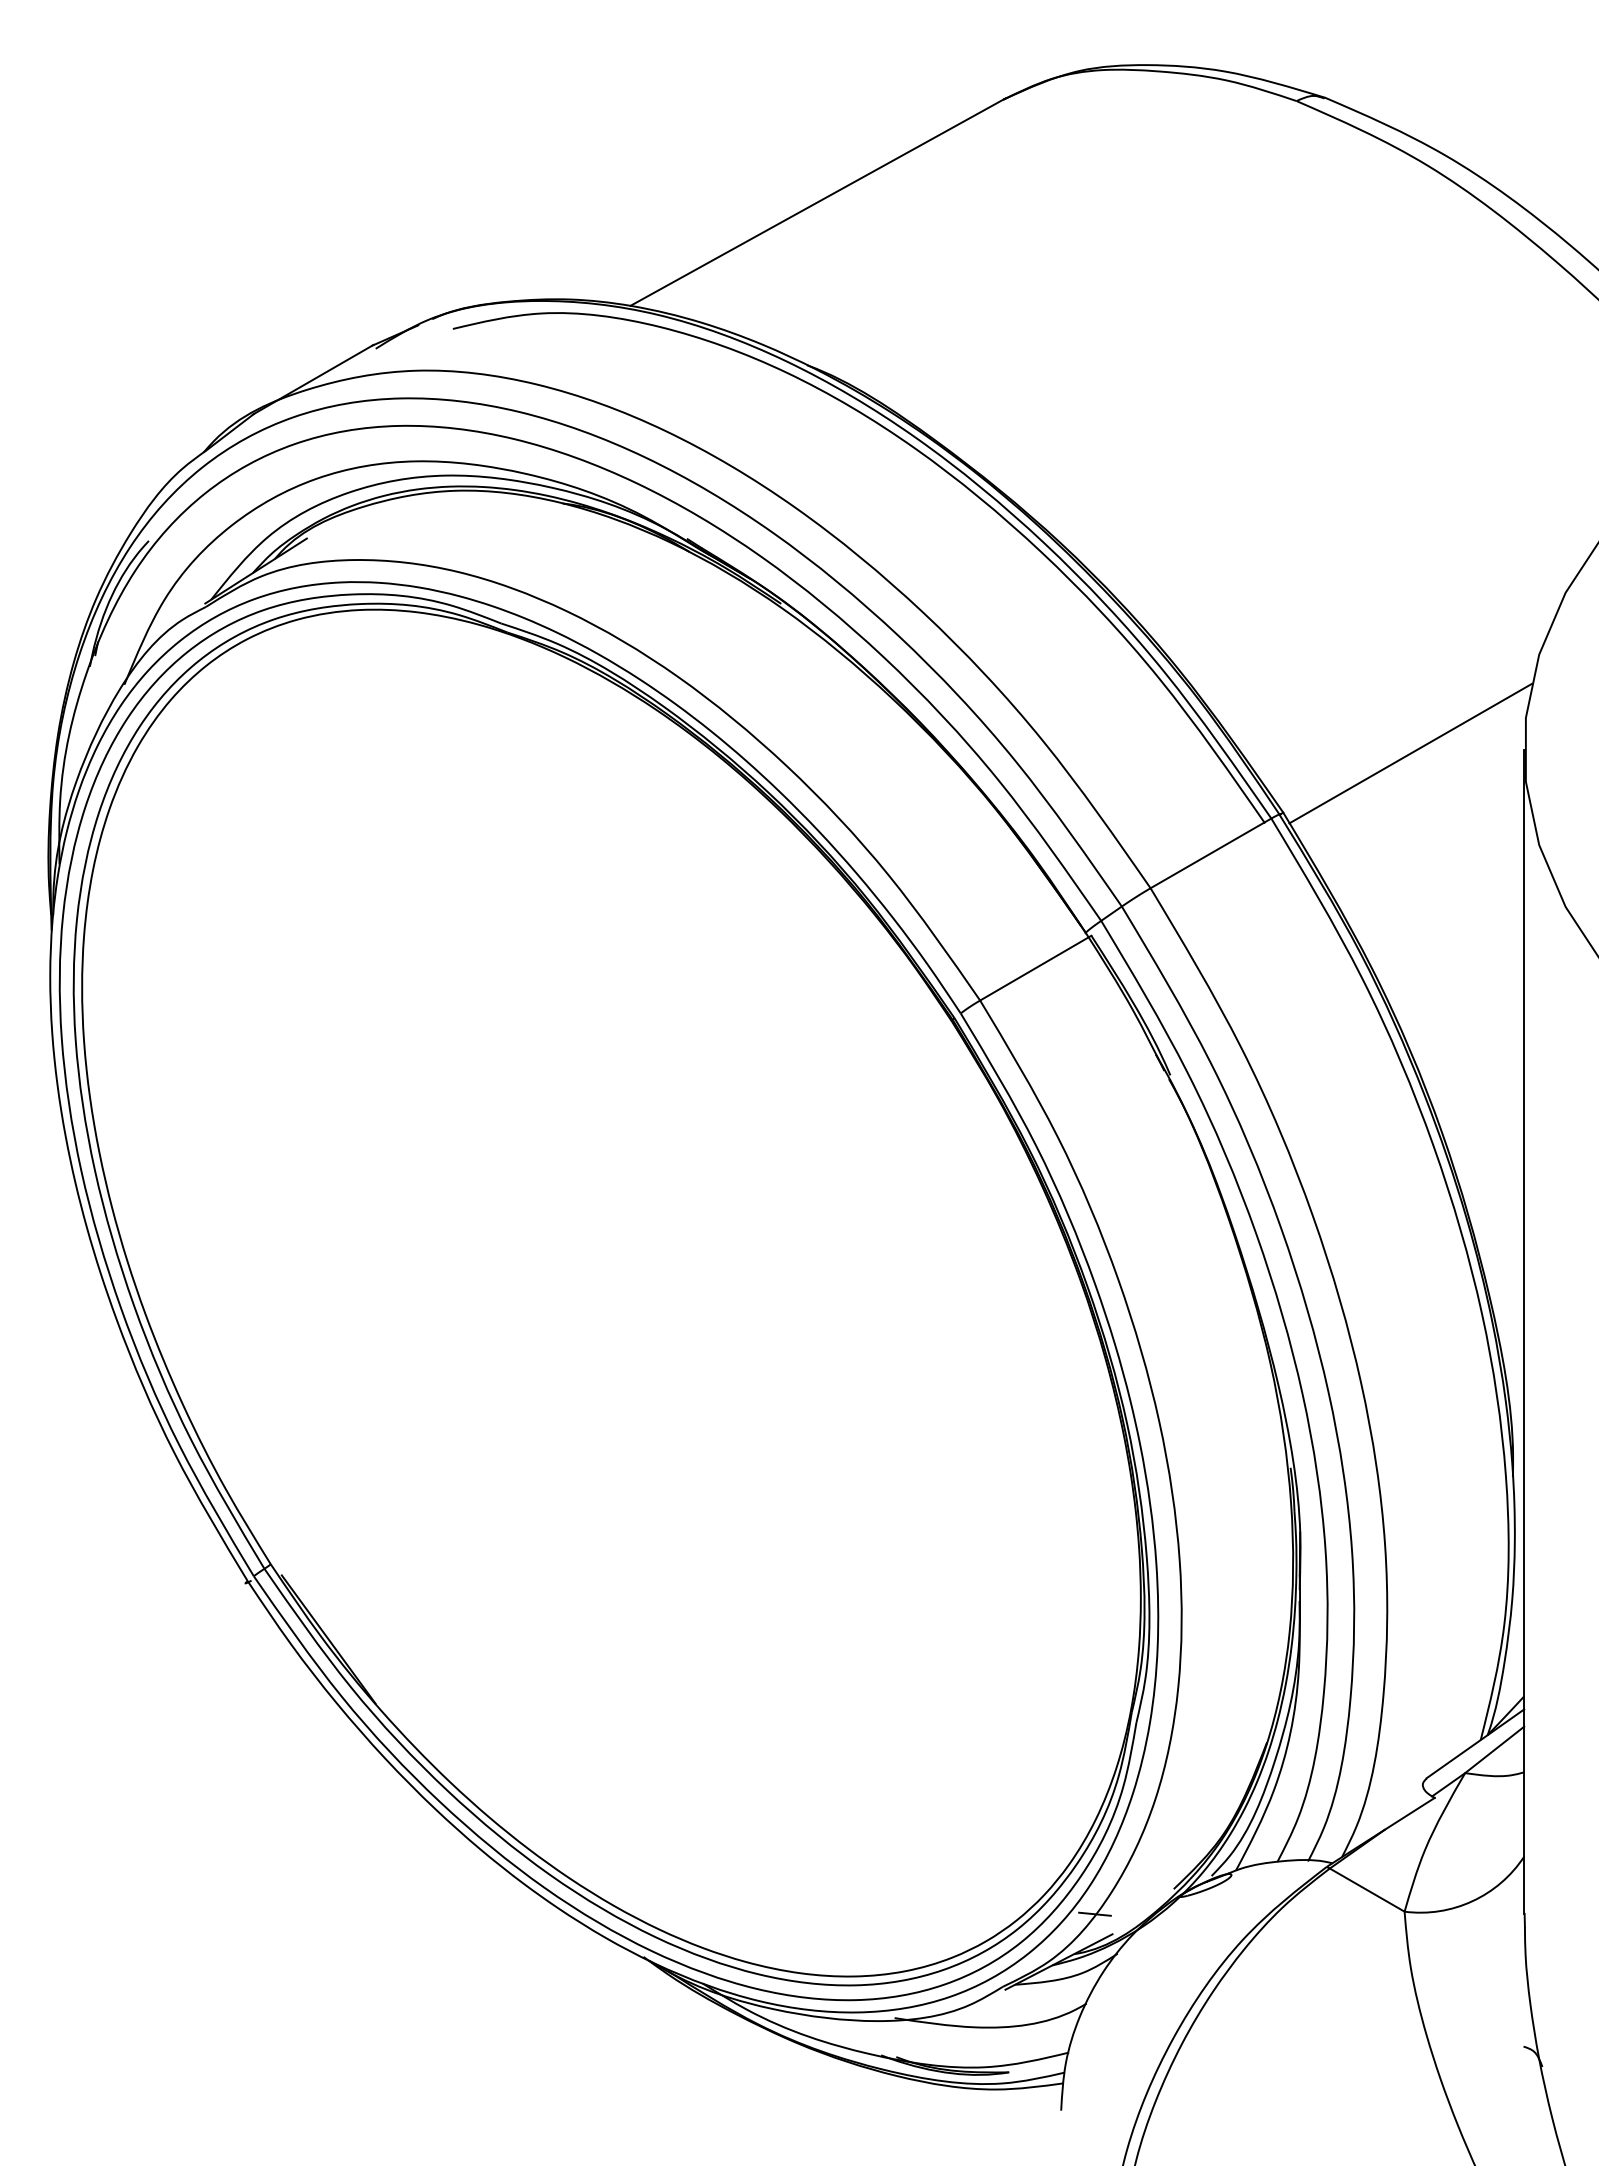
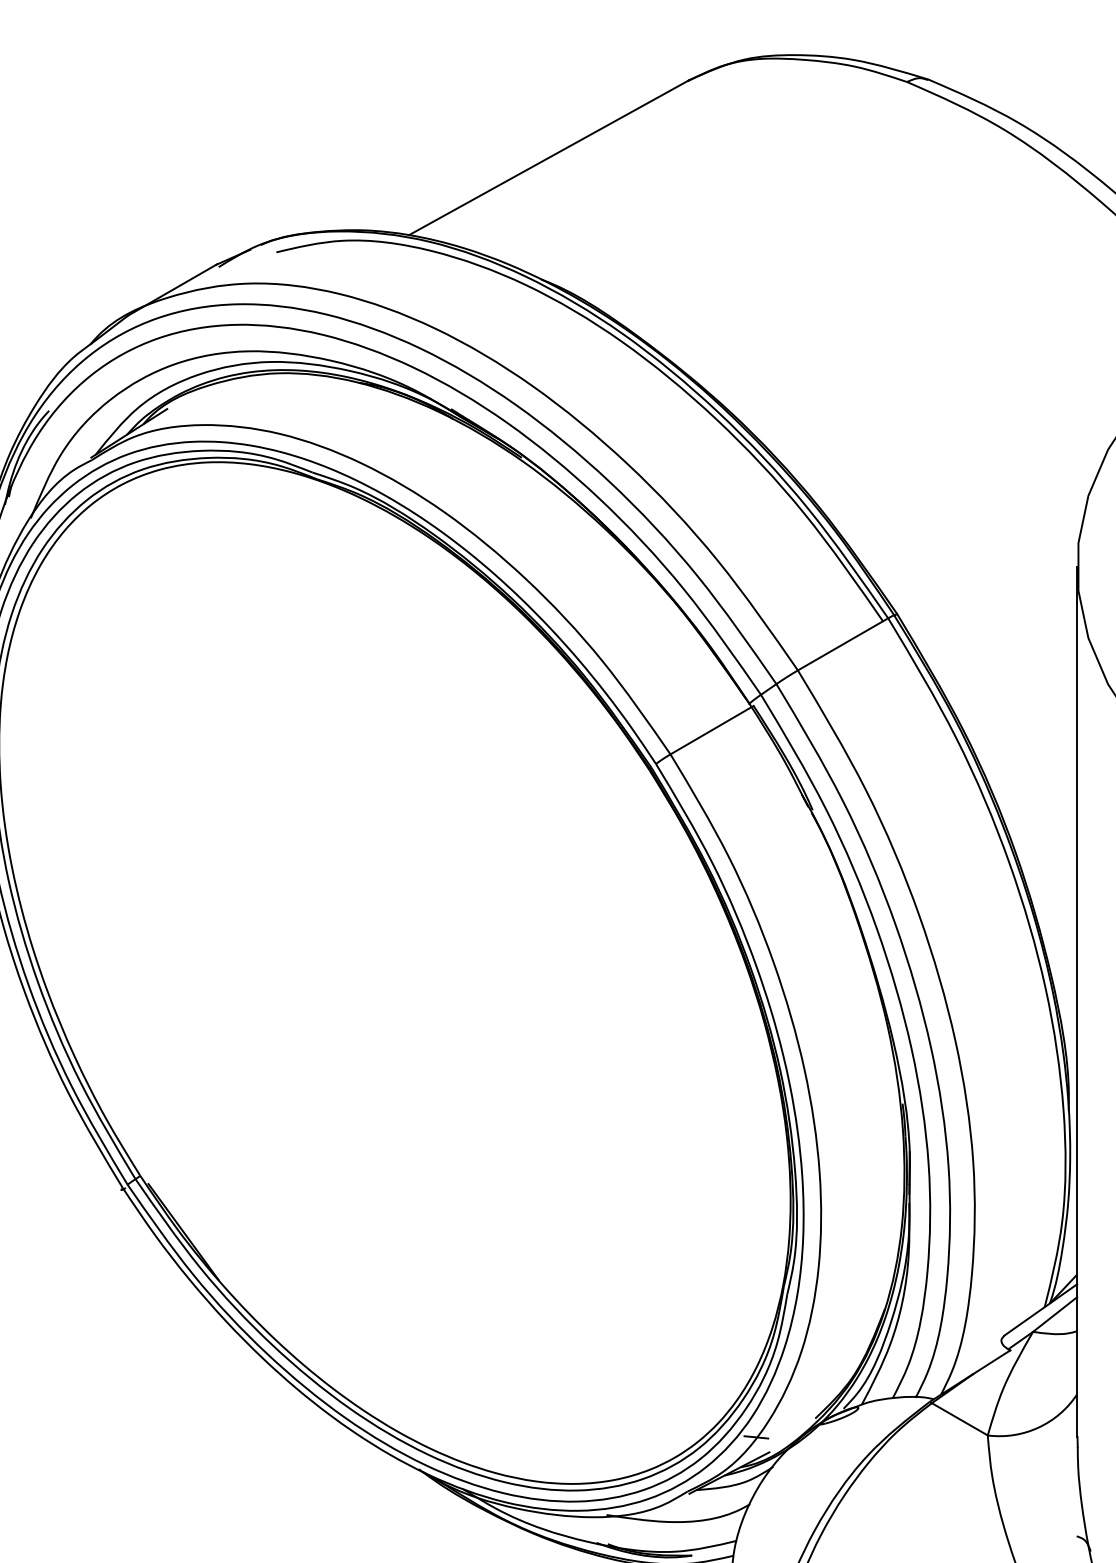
line: (1410, 753) -> (992, 569), removed

